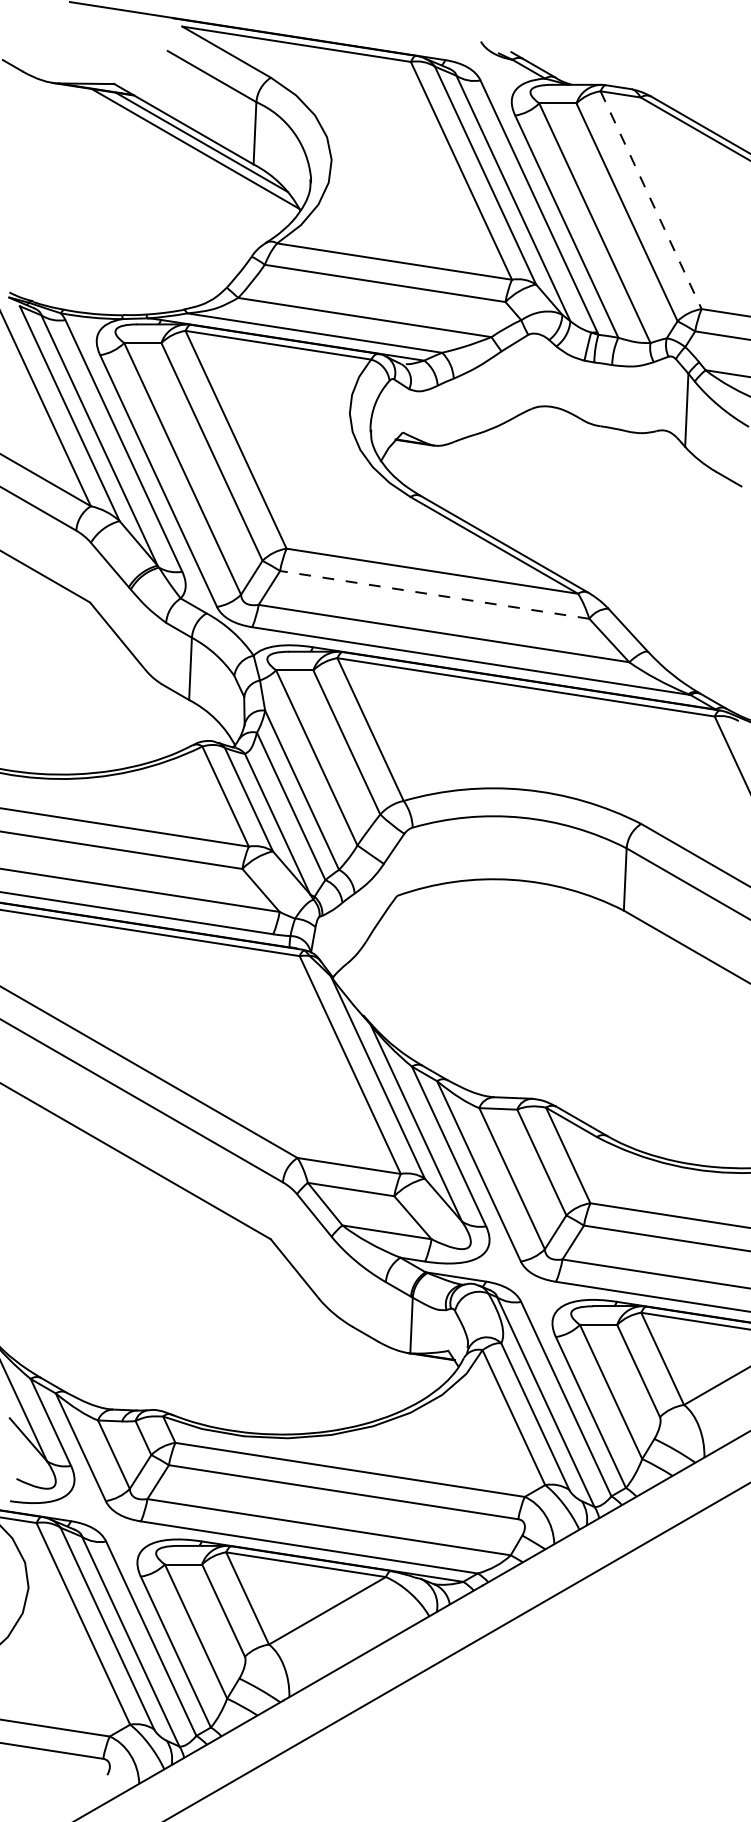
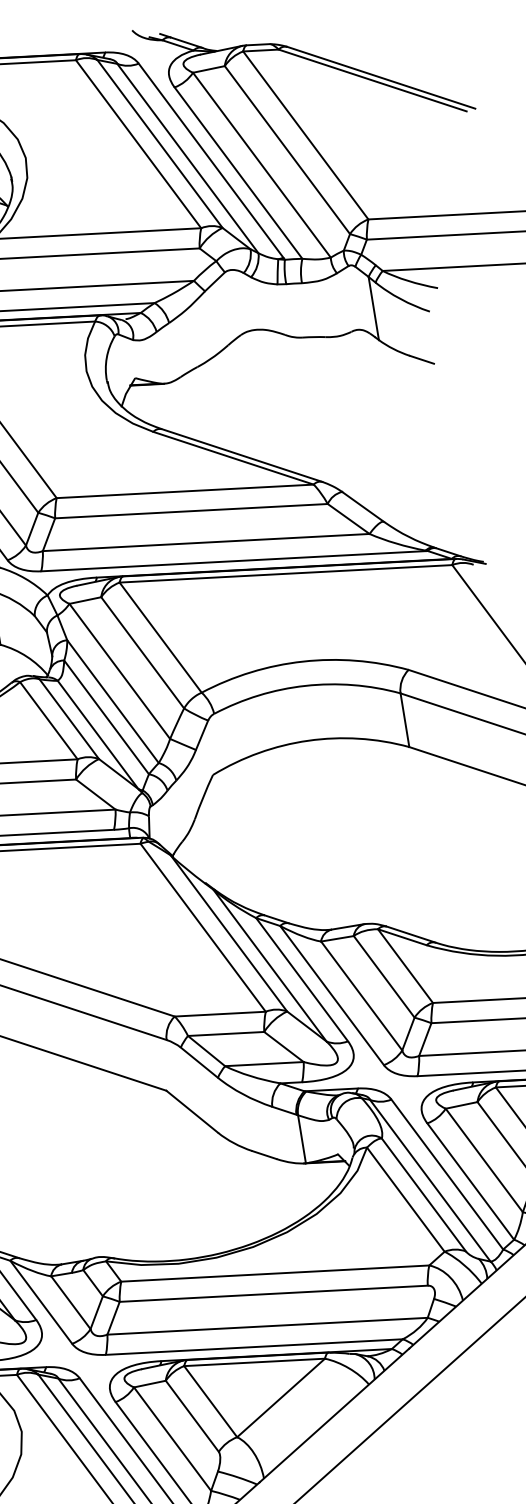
line: (651, 200) -> (306, 135), dashed -> solid
line: (434, 594) -> (191, 510), dashed -> solid

